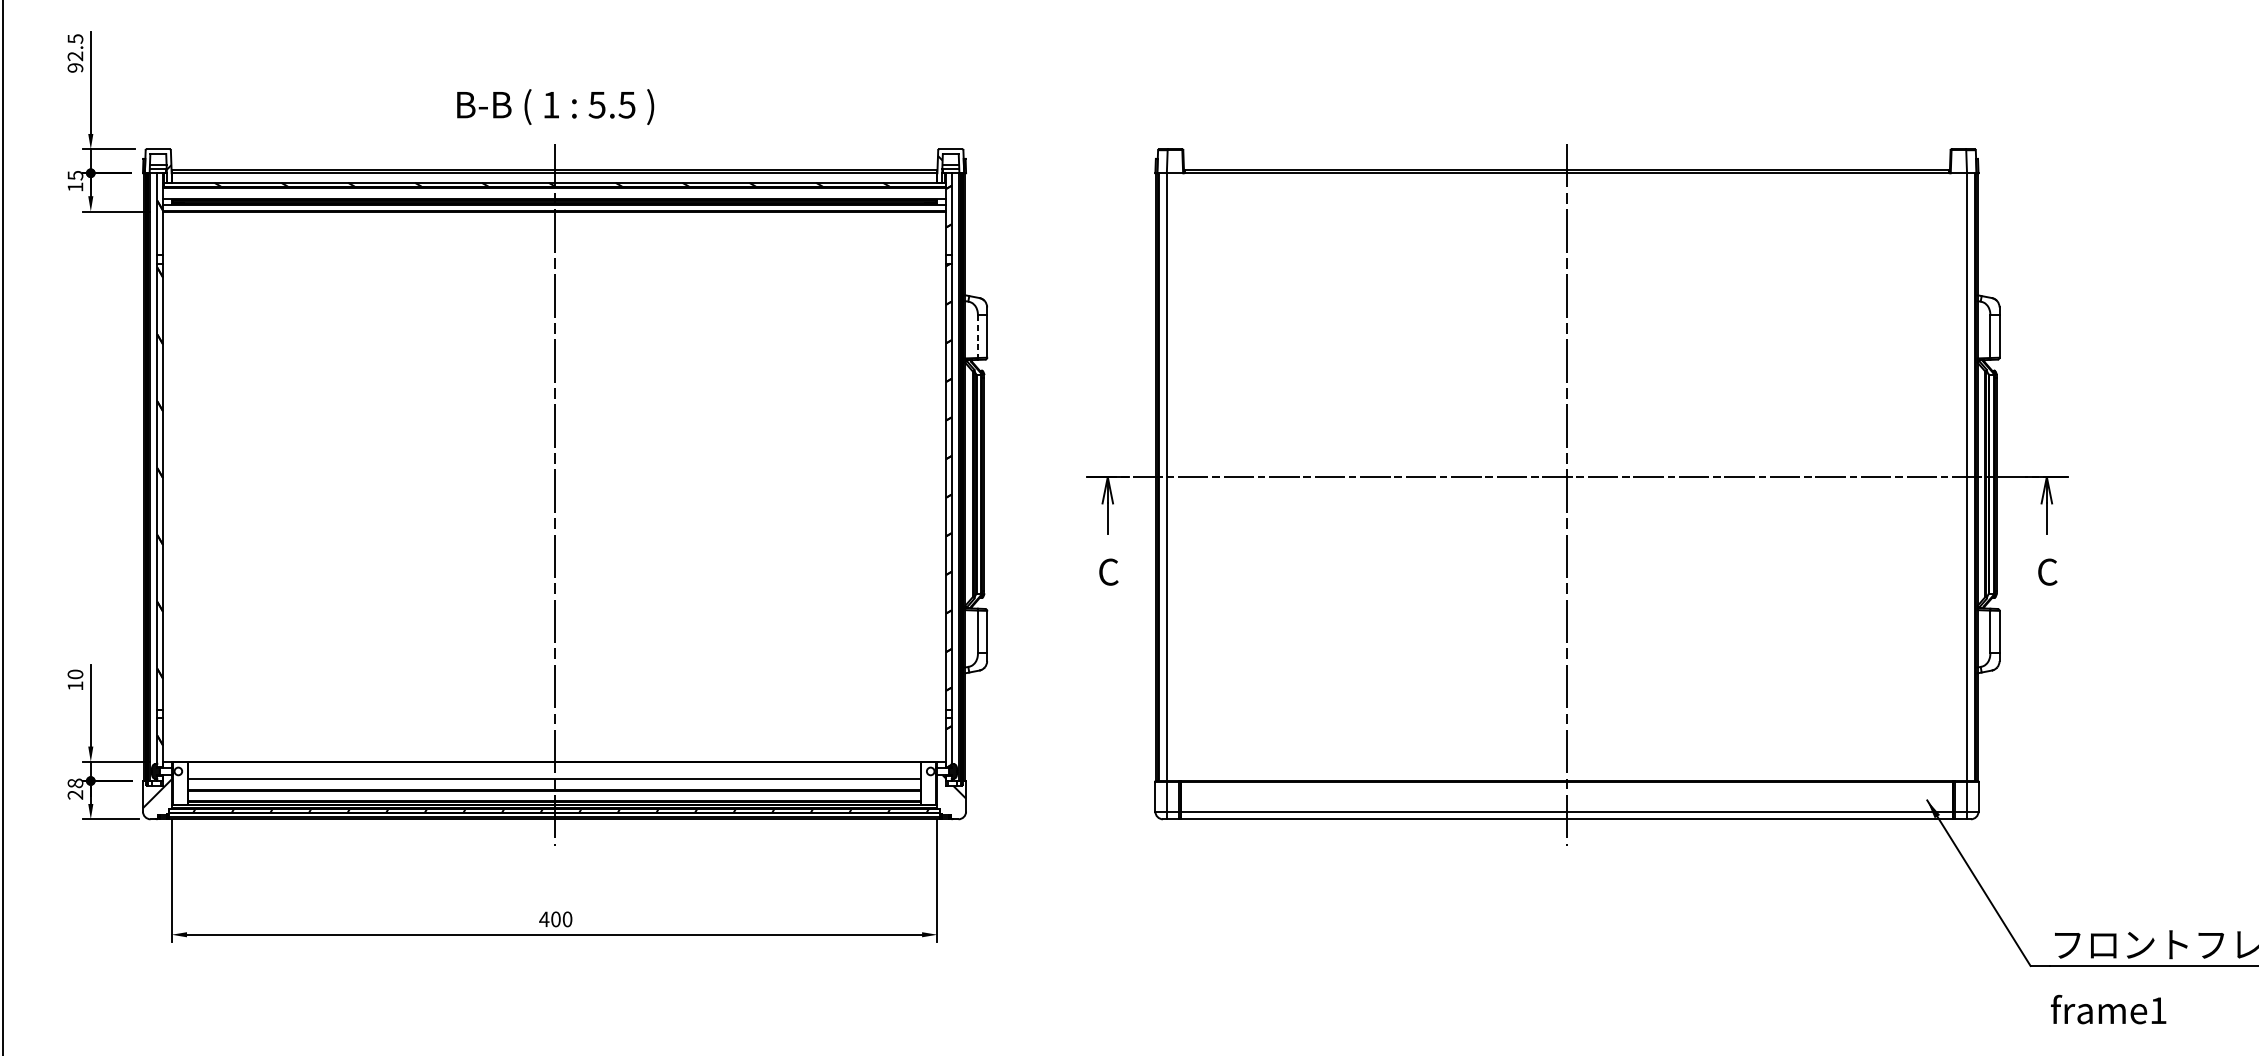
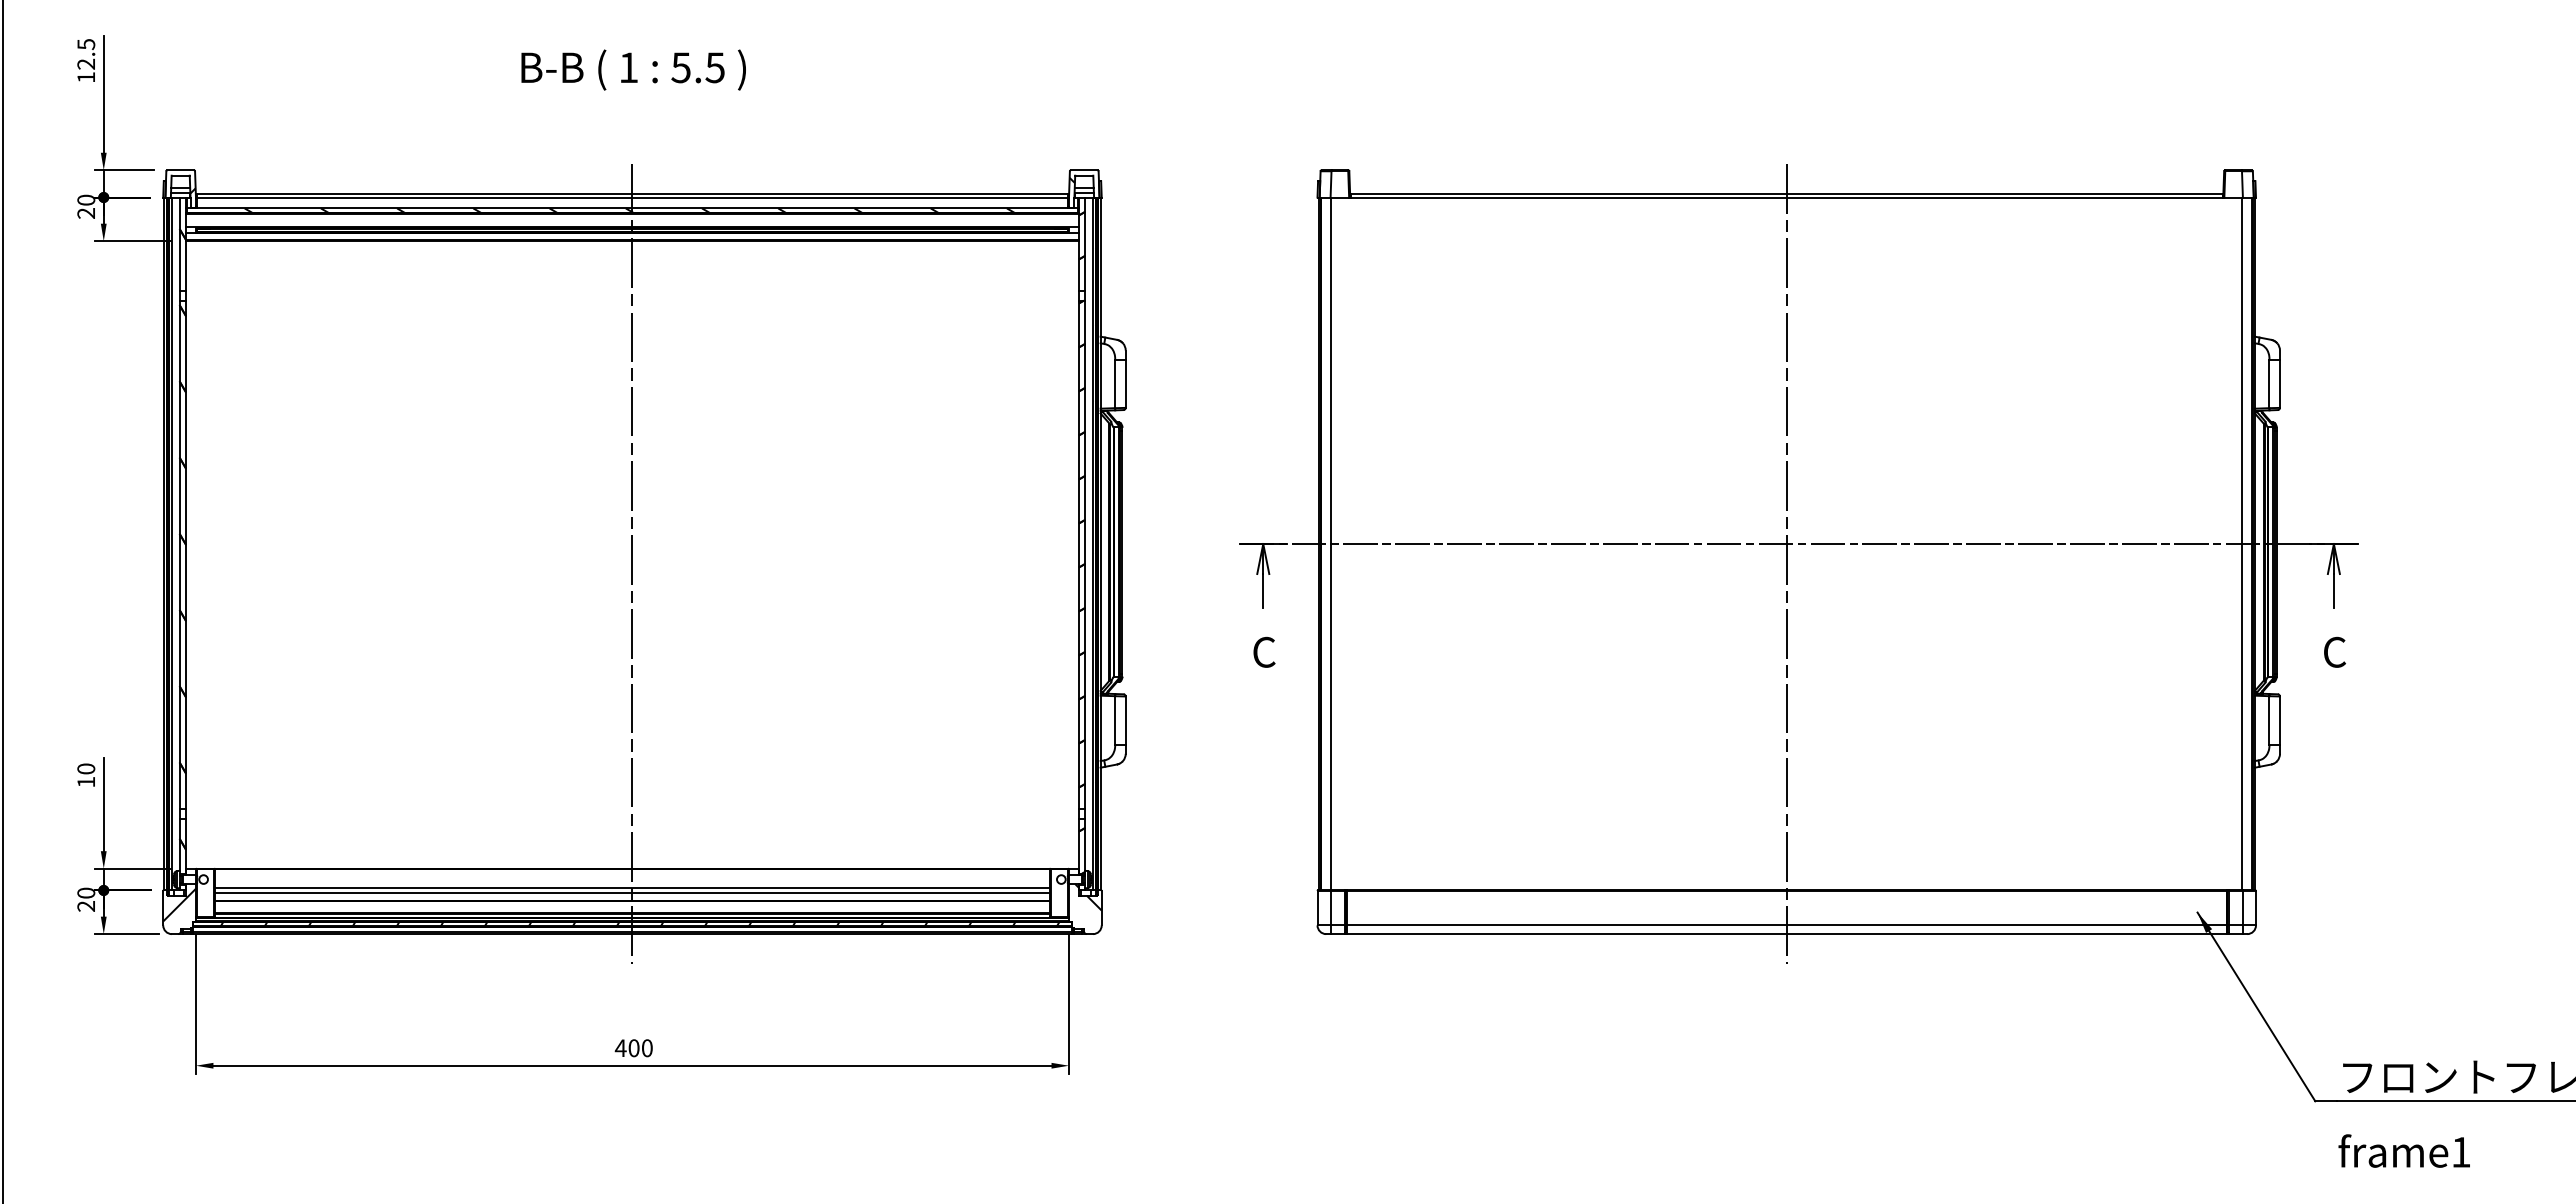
text: (75, 67) -> (86, 77), 92.5 -> 12.5
text: (555, 106) -> (633, 69), moved
text: (75, 181) -> (86, 206), 15 -> 20
line: (978, 337) -> (1115, 384), dashed -> solid
text: (75, 782) -> (86, 892), 28 -> 20
line: (554, 782) -> (632, 892), added

